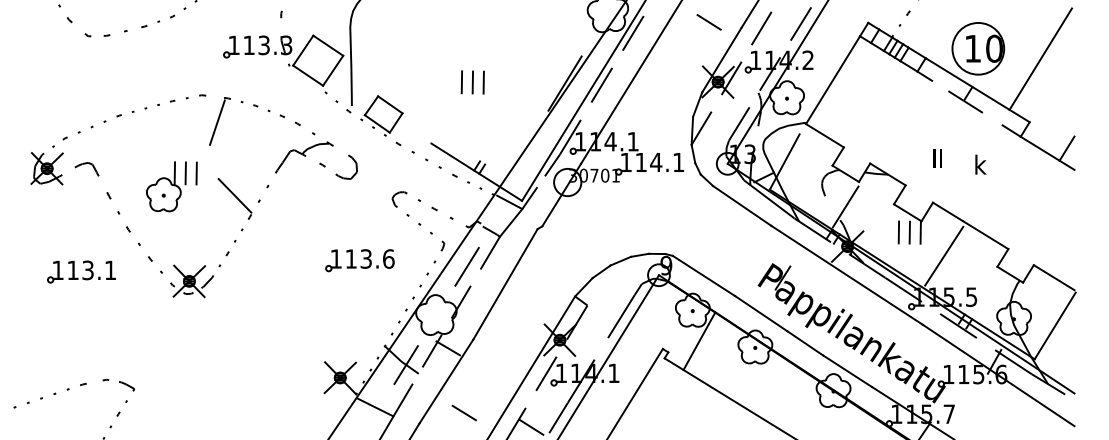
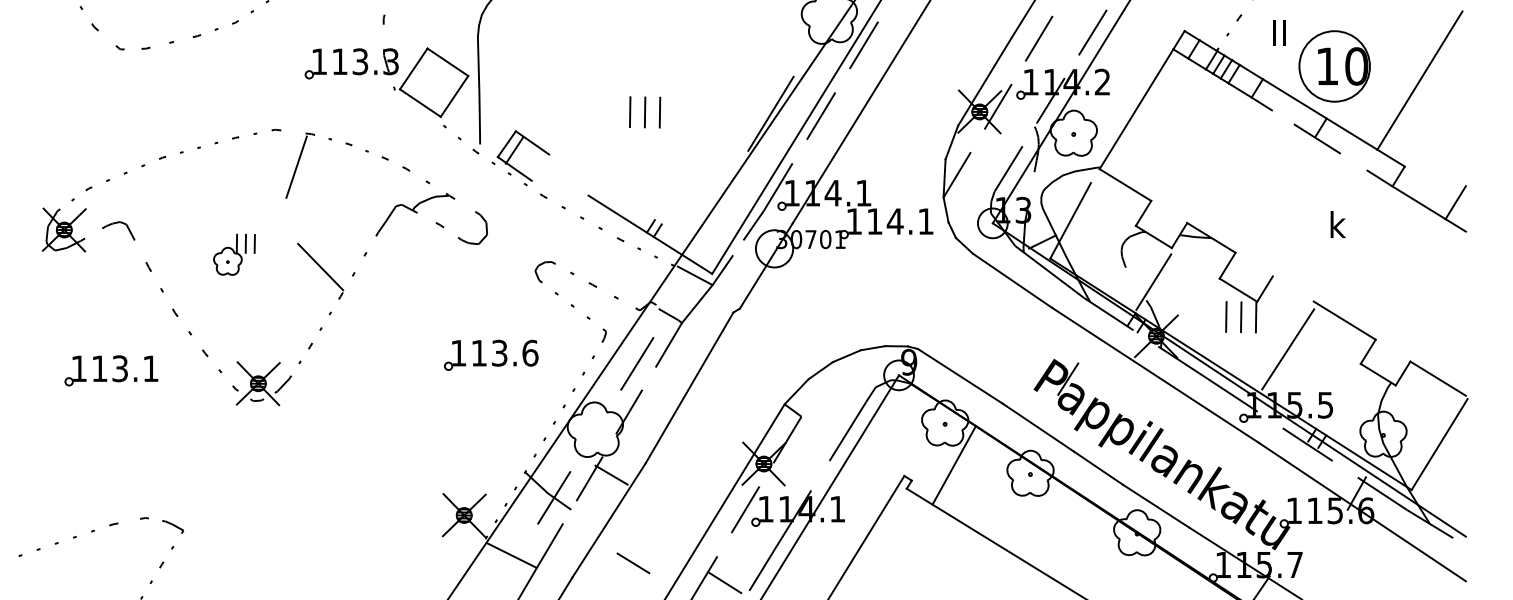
line: (709, 22) -> (967, 30), removed
line: (396, 122) -> (514, 150), moved
text: (937, 158) -> (1279, 32), moved
part: (171, 186) -> (234, 254), size x0.6
line: (947, 211) -> (1292, 288), removed

